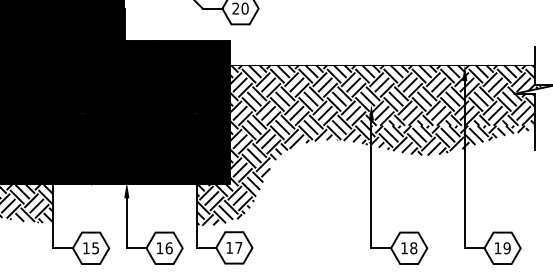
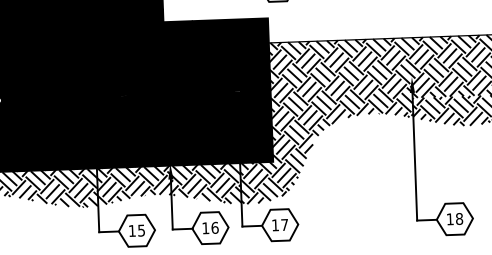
hatch: (124, 204) -> (168, 185), added

